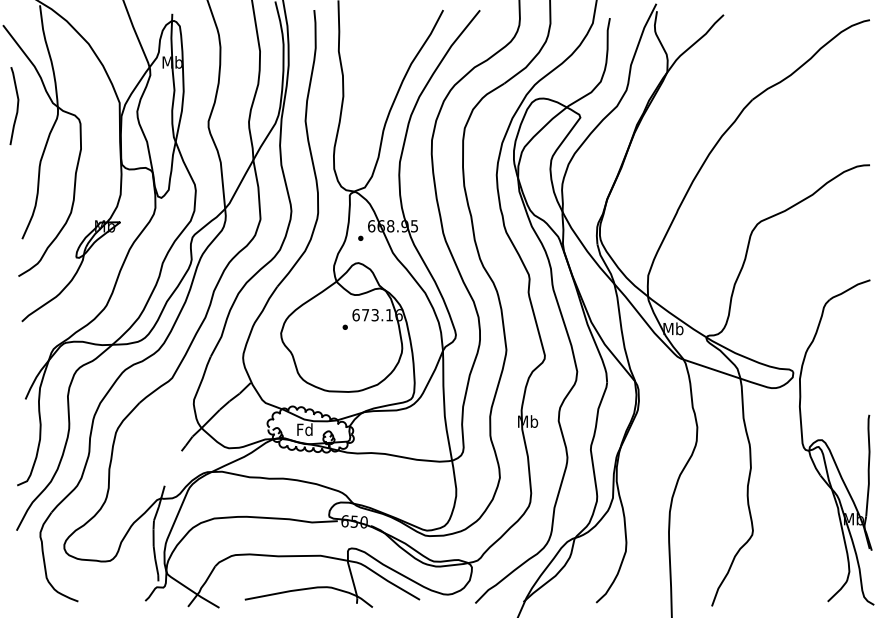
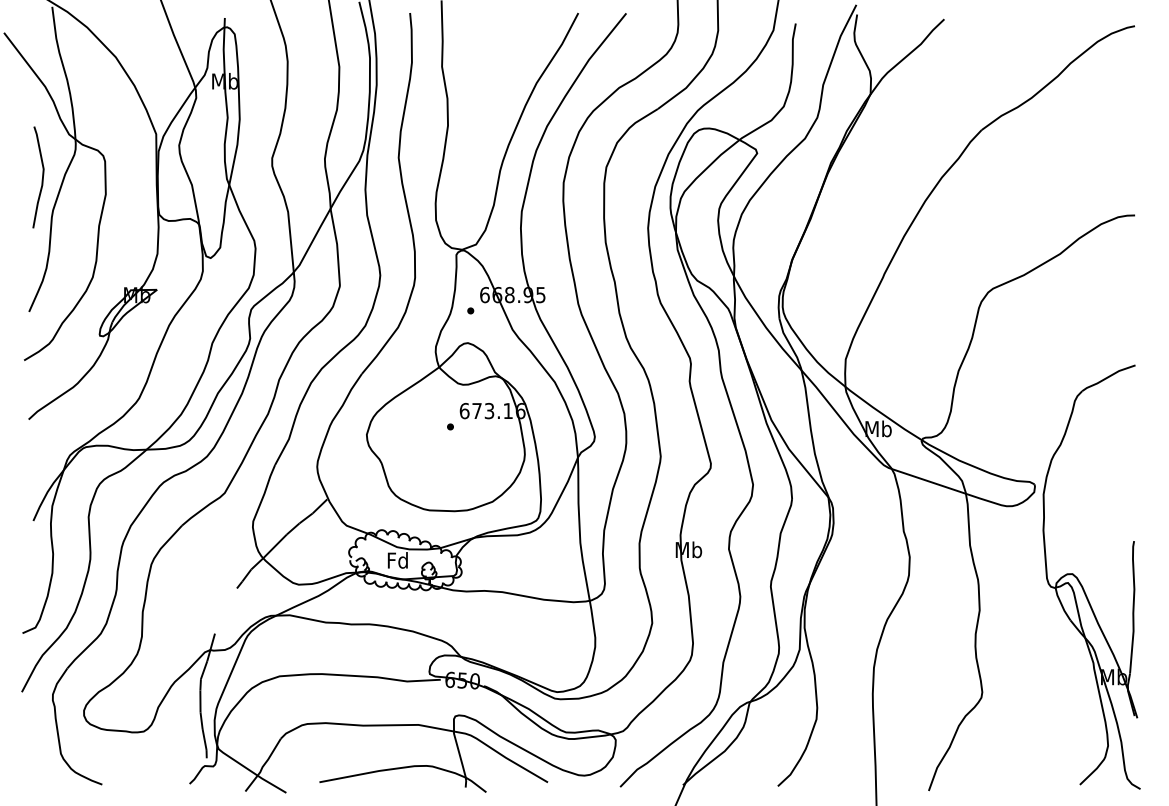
curve: (16, 107) -> (41, 179), moved

